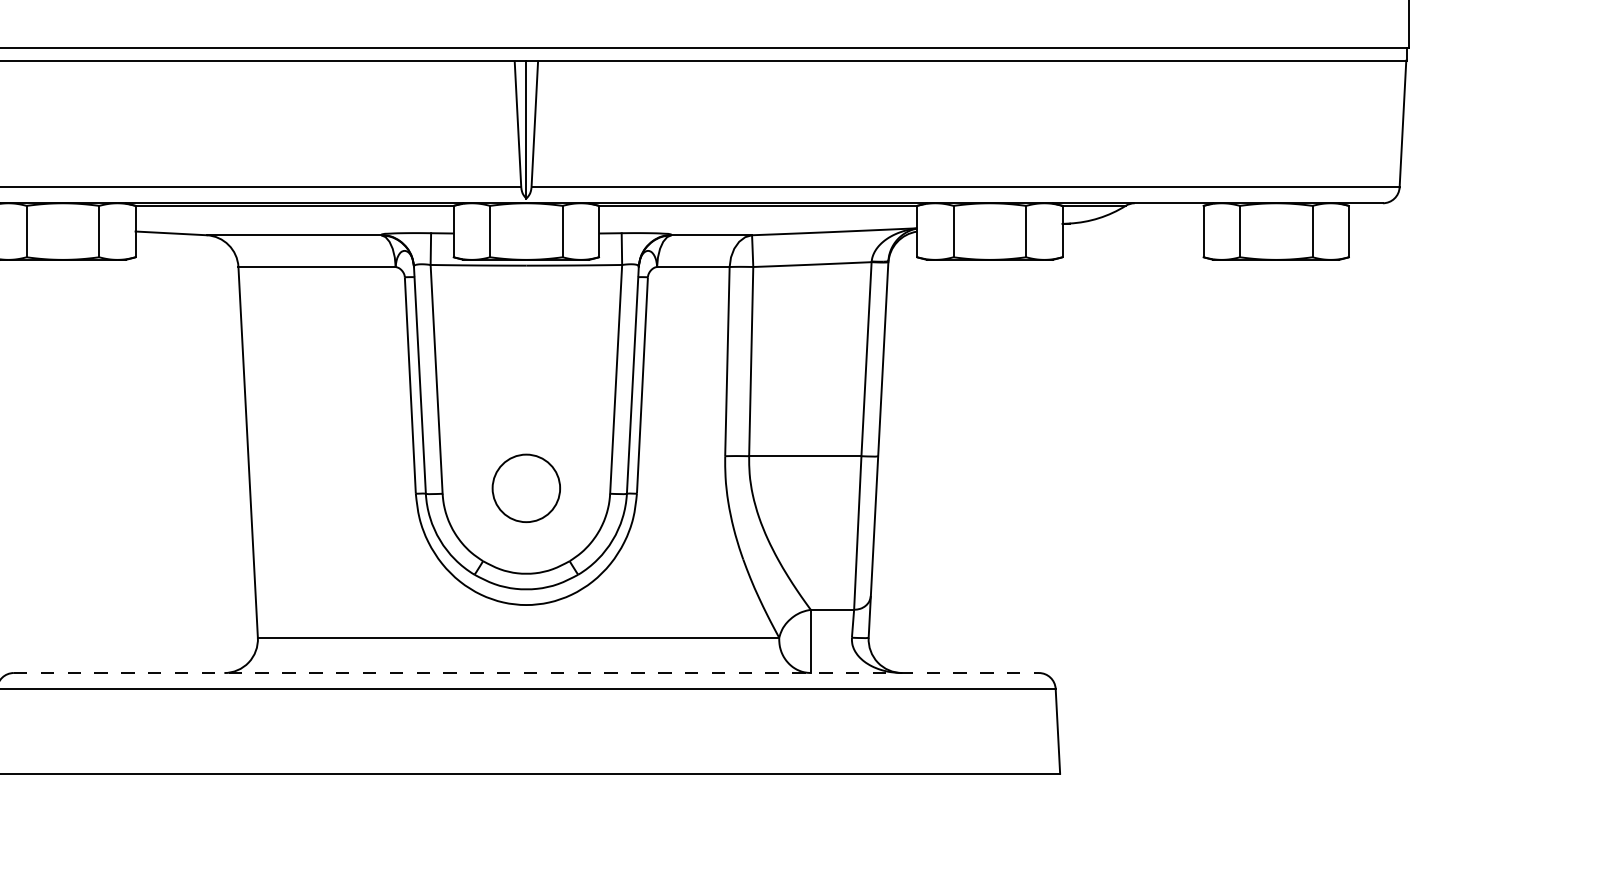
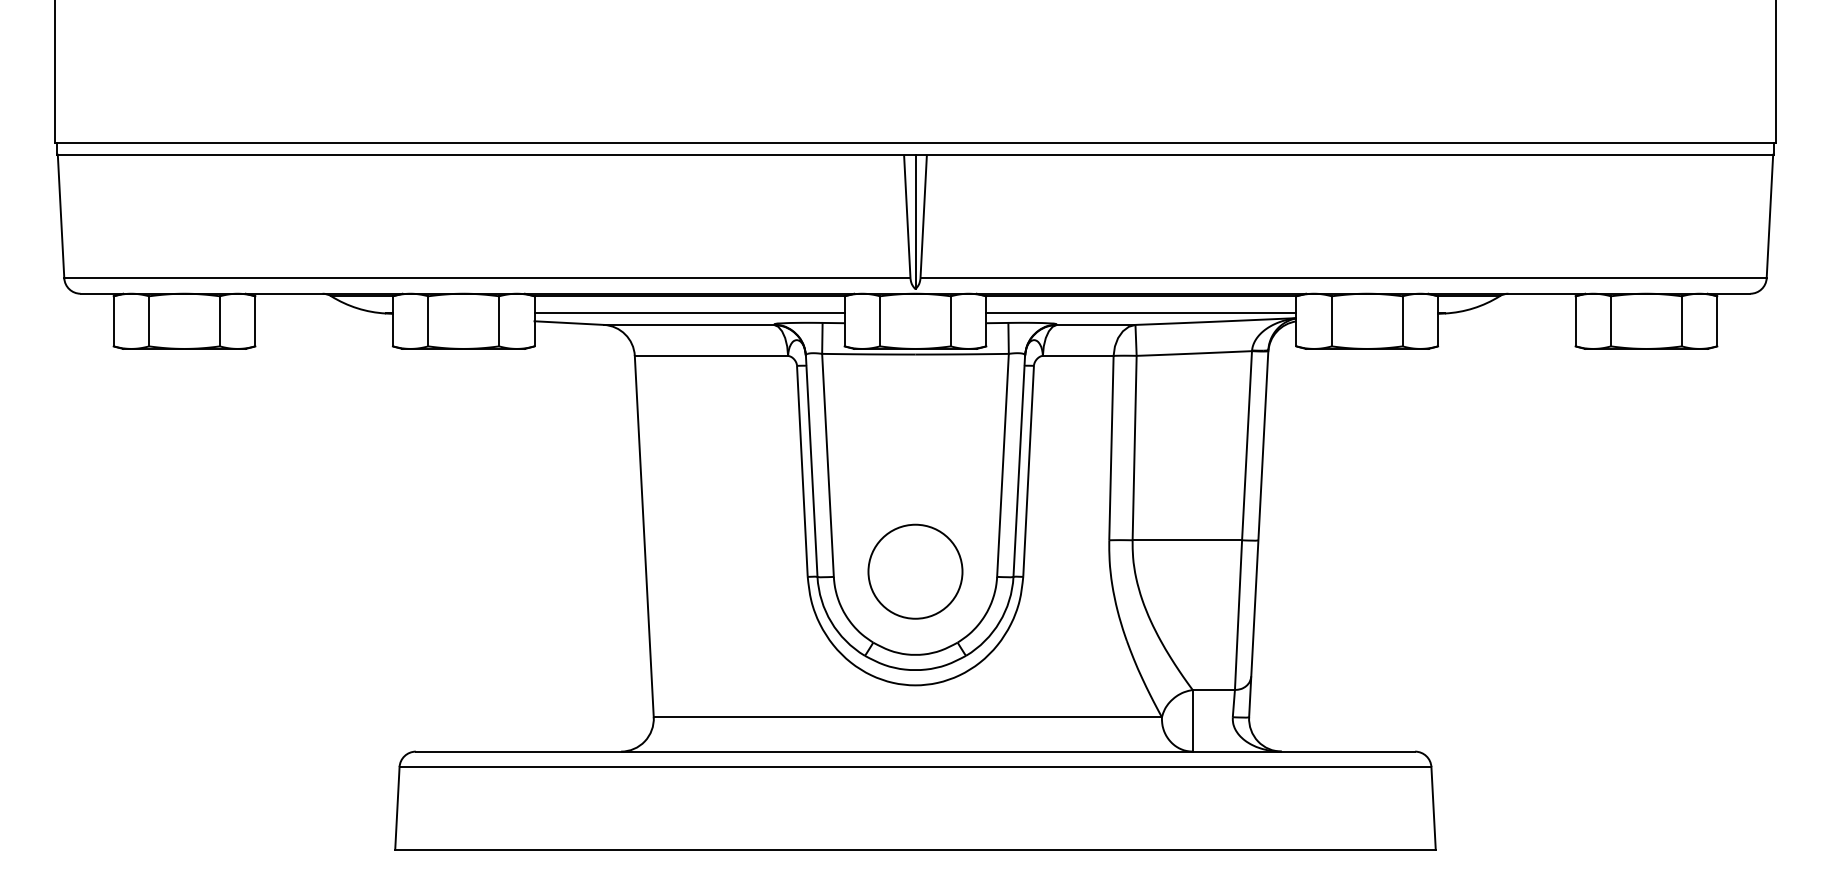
line: (294, 223) -> (689, 313), added
line: (758, 223) -> (1141, 313), added
circle: (526, 488) -> (915, 571), size x1.43
line: (526, 672) -> (915, 751), dashed -> solid

